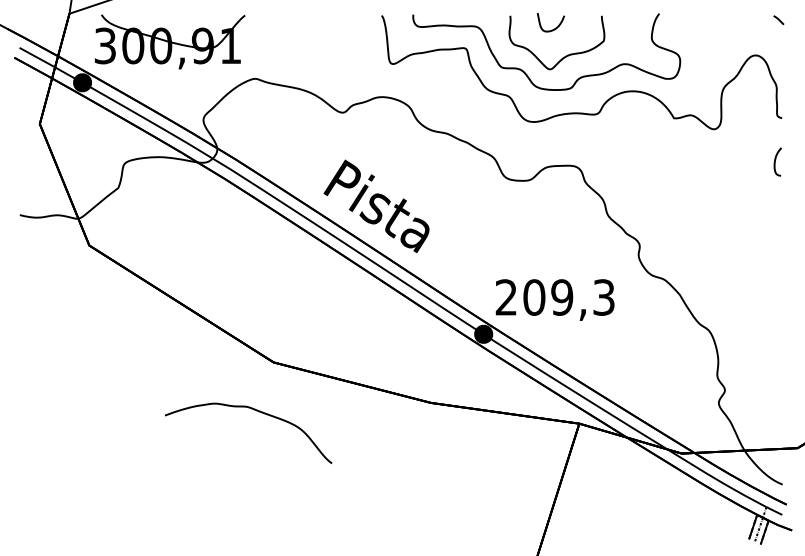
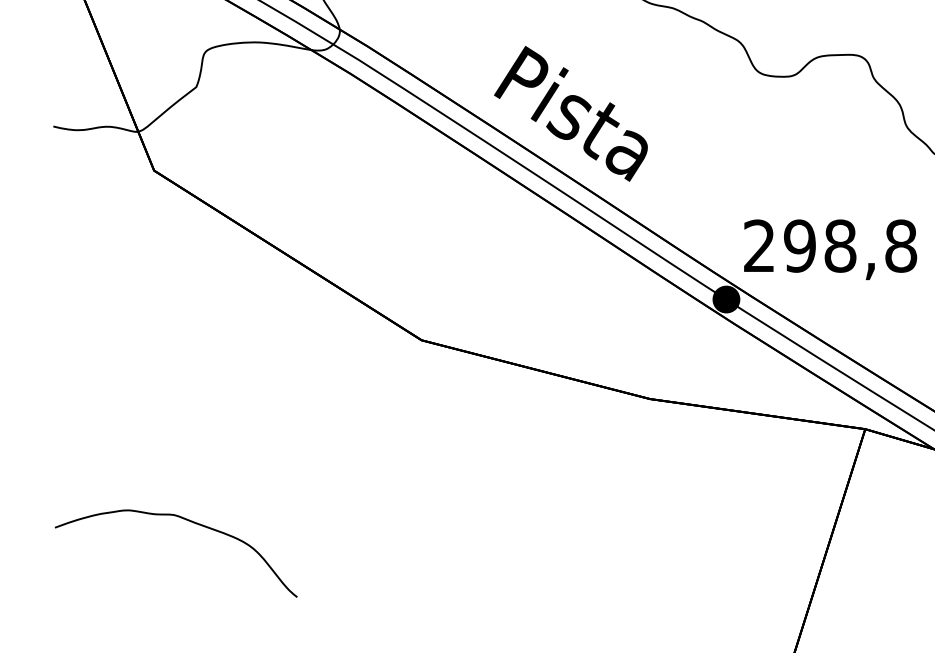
text: (569, 297) -> (850, 246), 209,3 -> 298,8
part: (256, 411) -> (187, 521), moved

